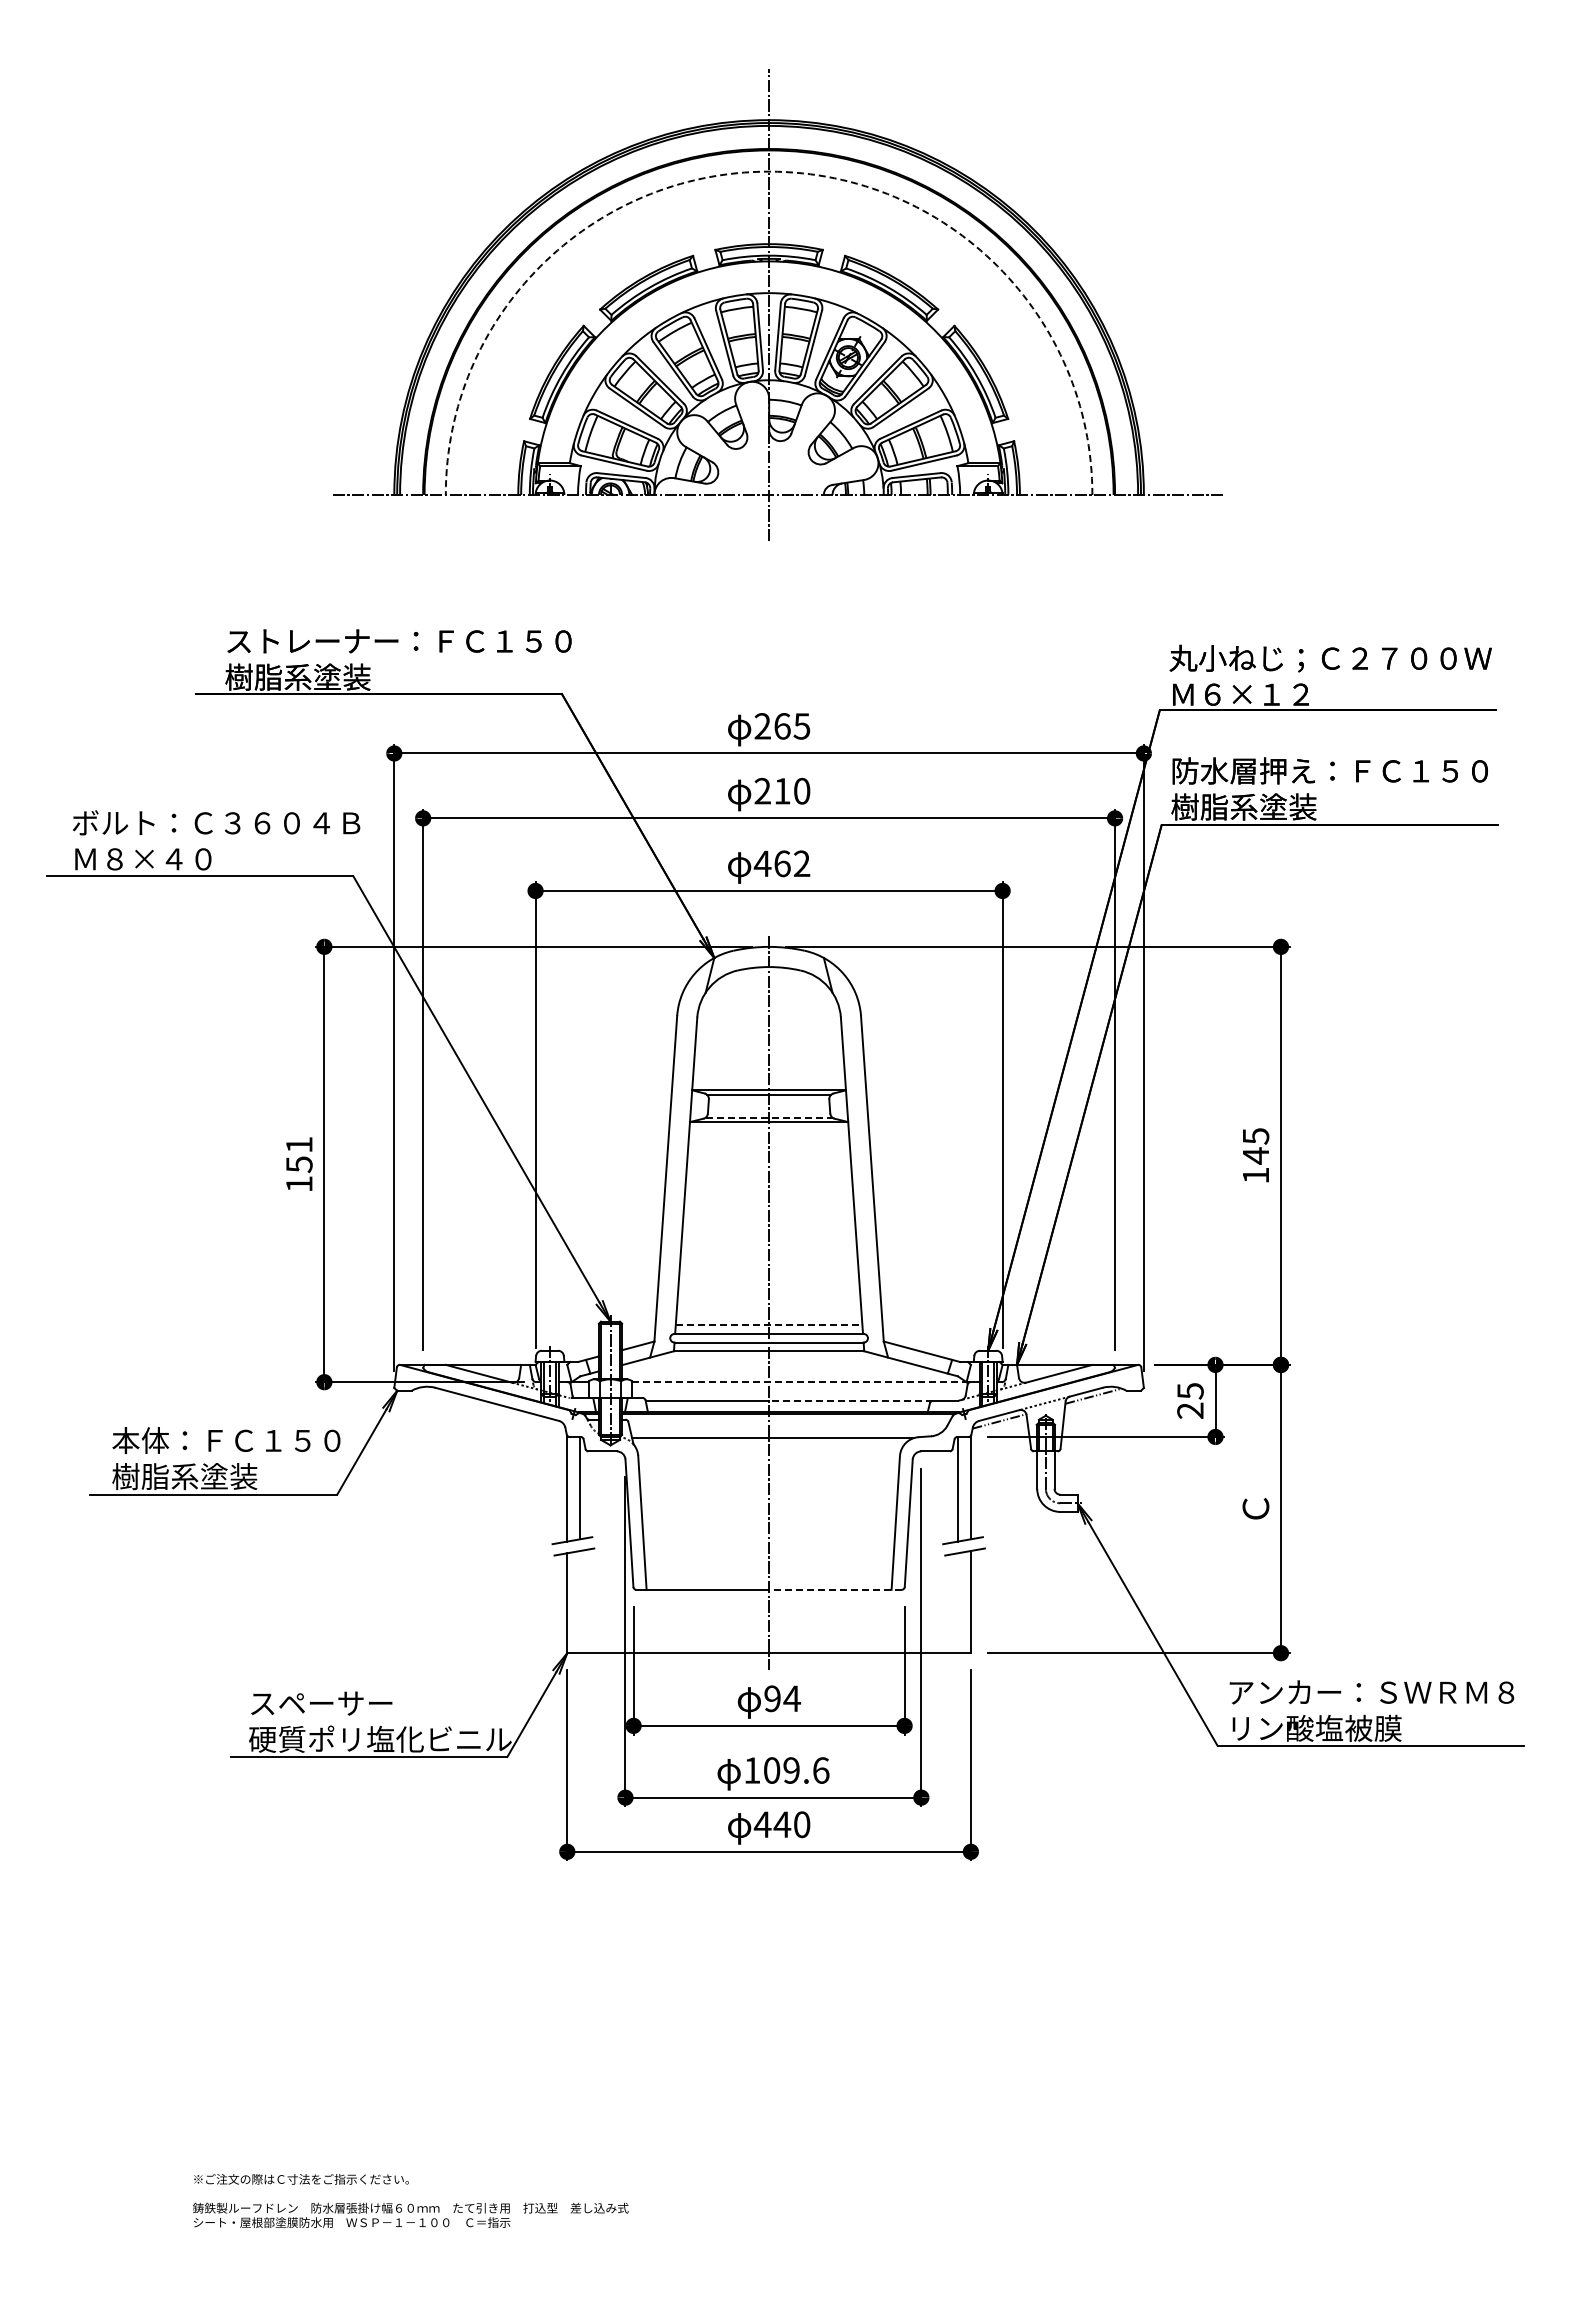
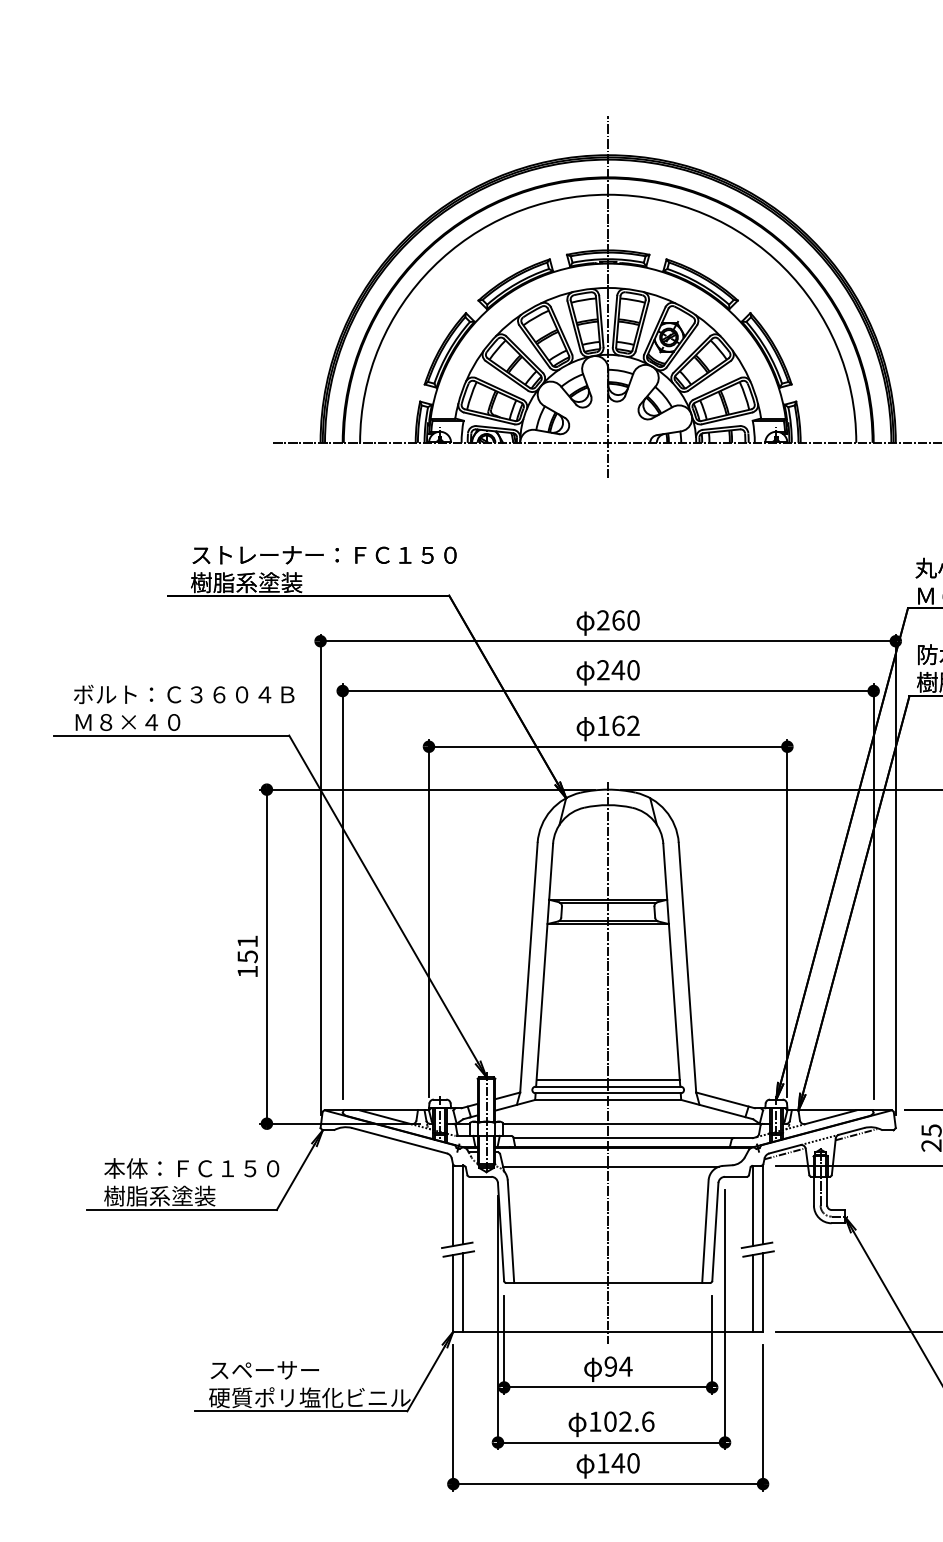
arc: (769, 171) -> (608, 194), dashed -> solid
text: (801, 726) -> (633, 620), 265 -> 260
text: (782, 791) -> (618, 670), 210 -> 240
text: (762, 863) -> (603, 725), 462 -> 162
line: (769, 1117) -> (608, 920), dashed -> solid
line: (769, 1325) -> (608, 1080), dashed -> solid
line: (801, 1382) -> (633, 1123), dashed -> solid
line: (850, 1400) -> (670, 1137), dashed -> solid
line: (835, 1589) -> (659, 1282), dashed -> solid
line: (580, 1602) -> (463, 1292), added
line: (957, 1603) -> (752, 1293), added
text: (791, 1770) -> (625, 1421), 109.6 -> 102.6
text: (762, 1824) -> (603, 1463), 440 -> 140

